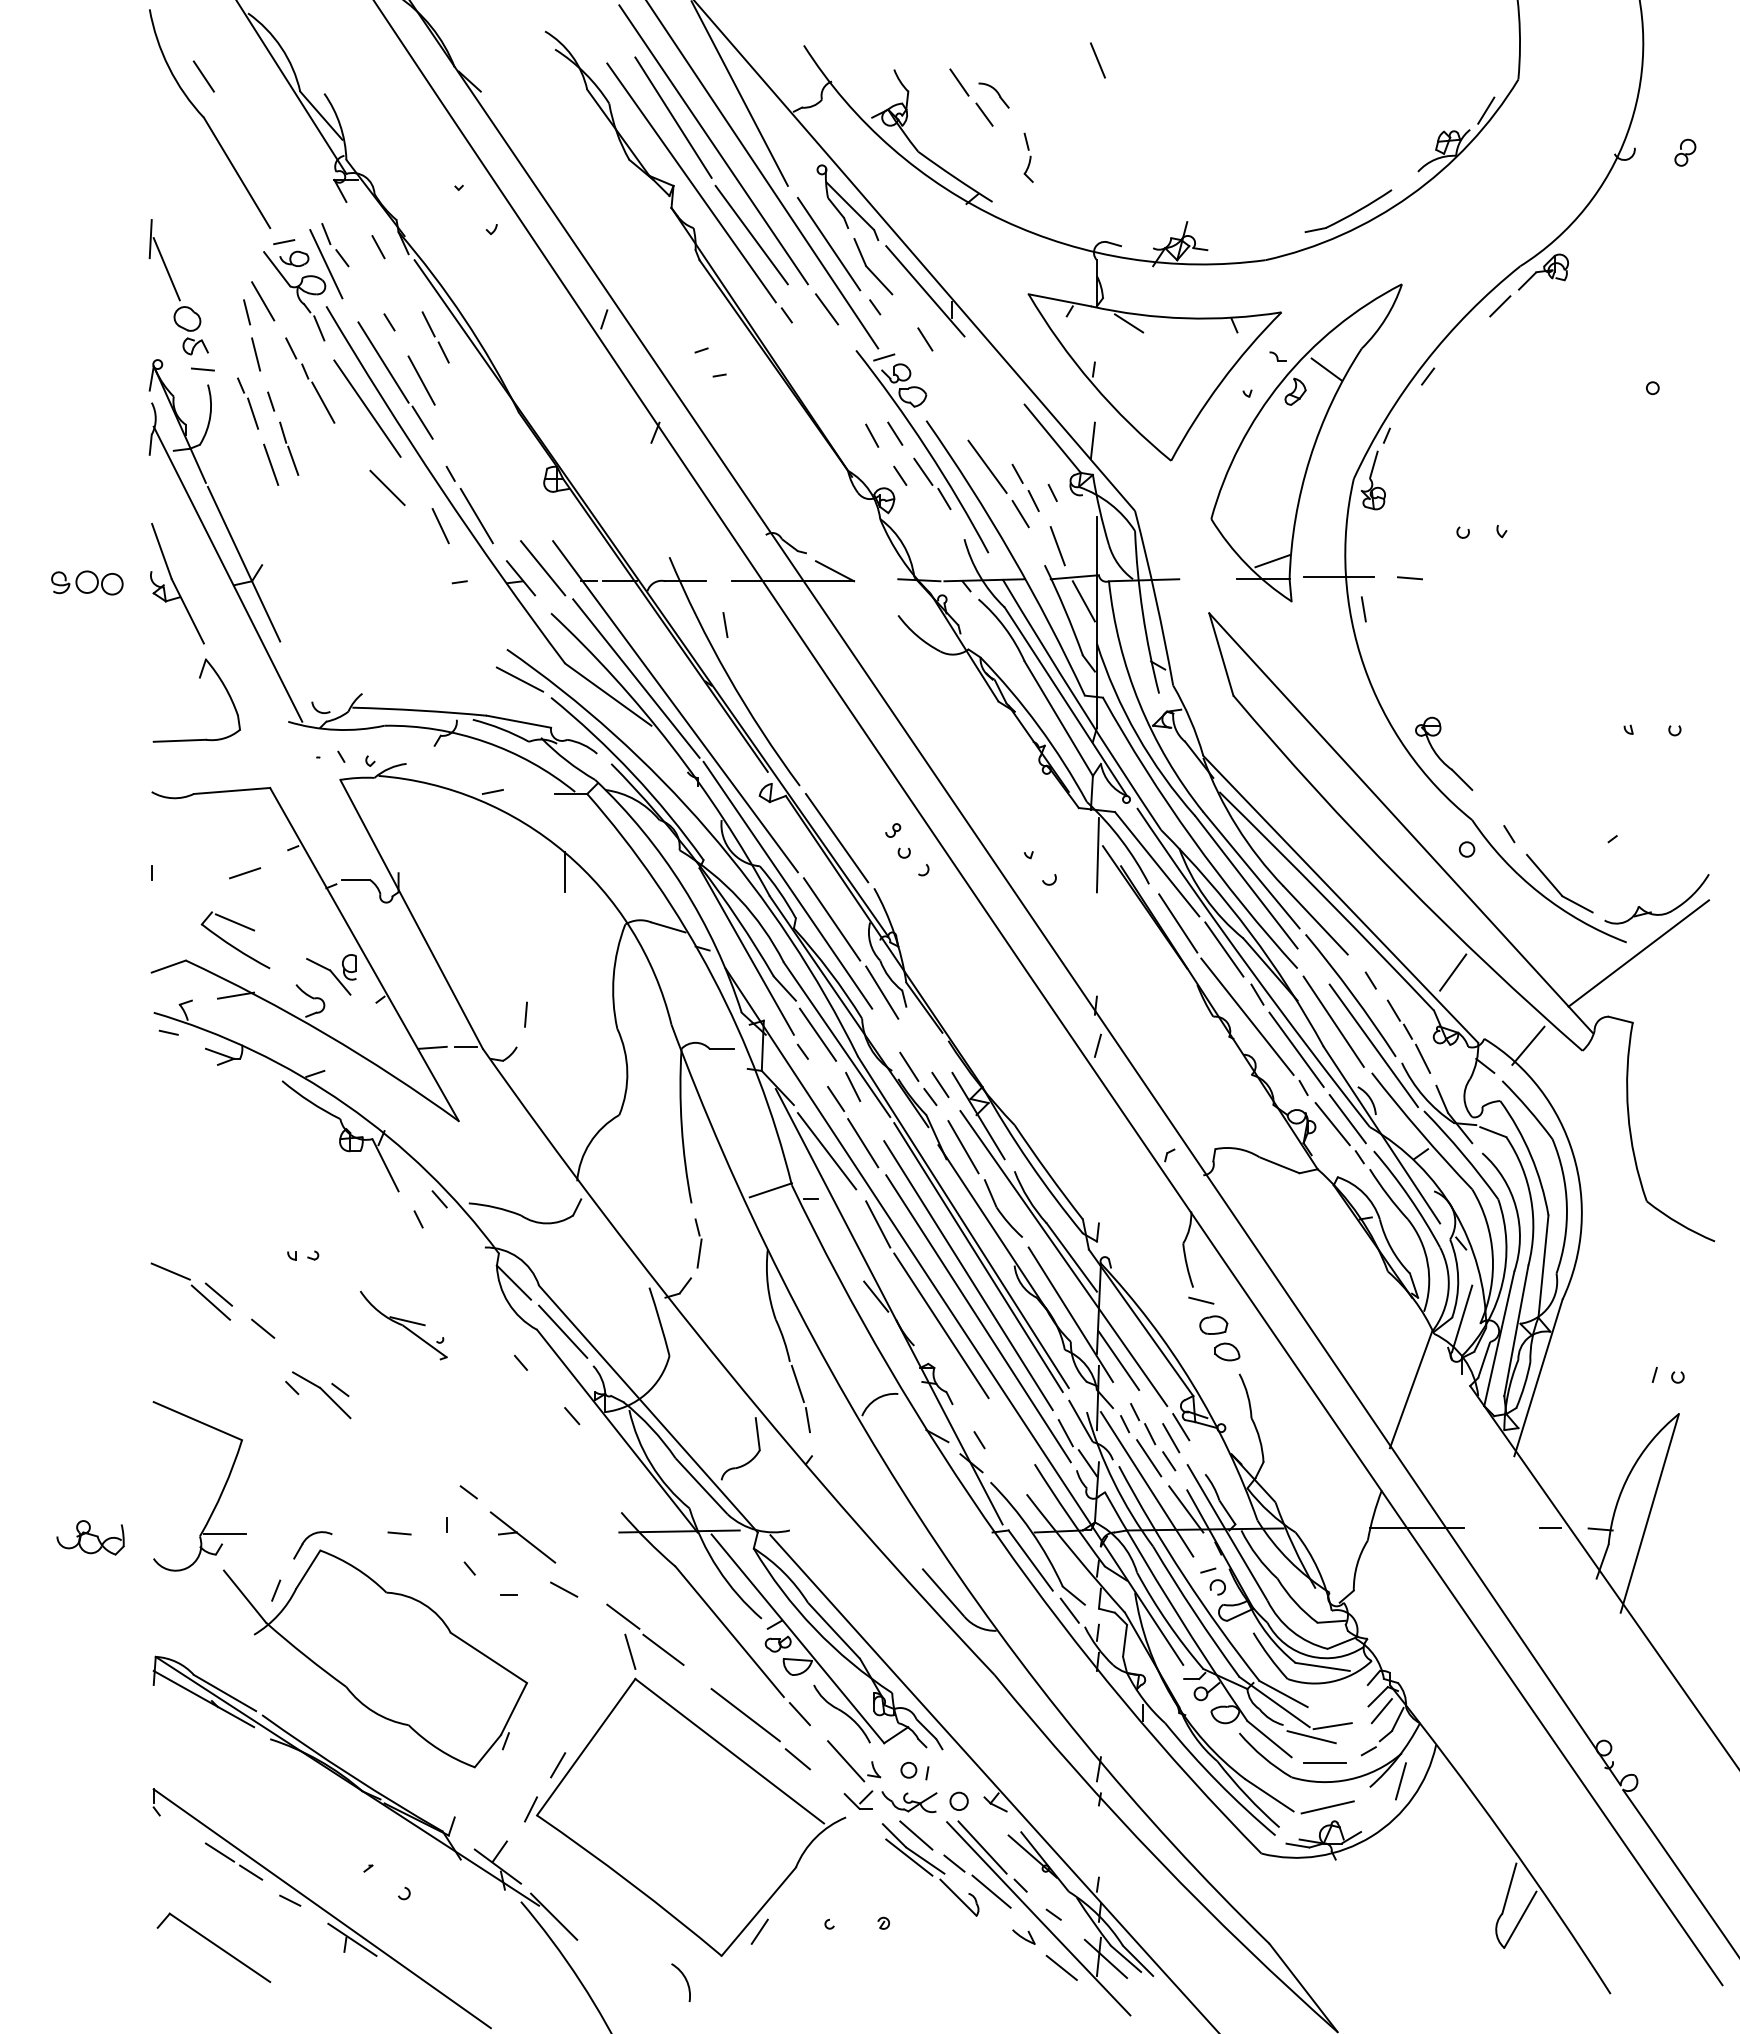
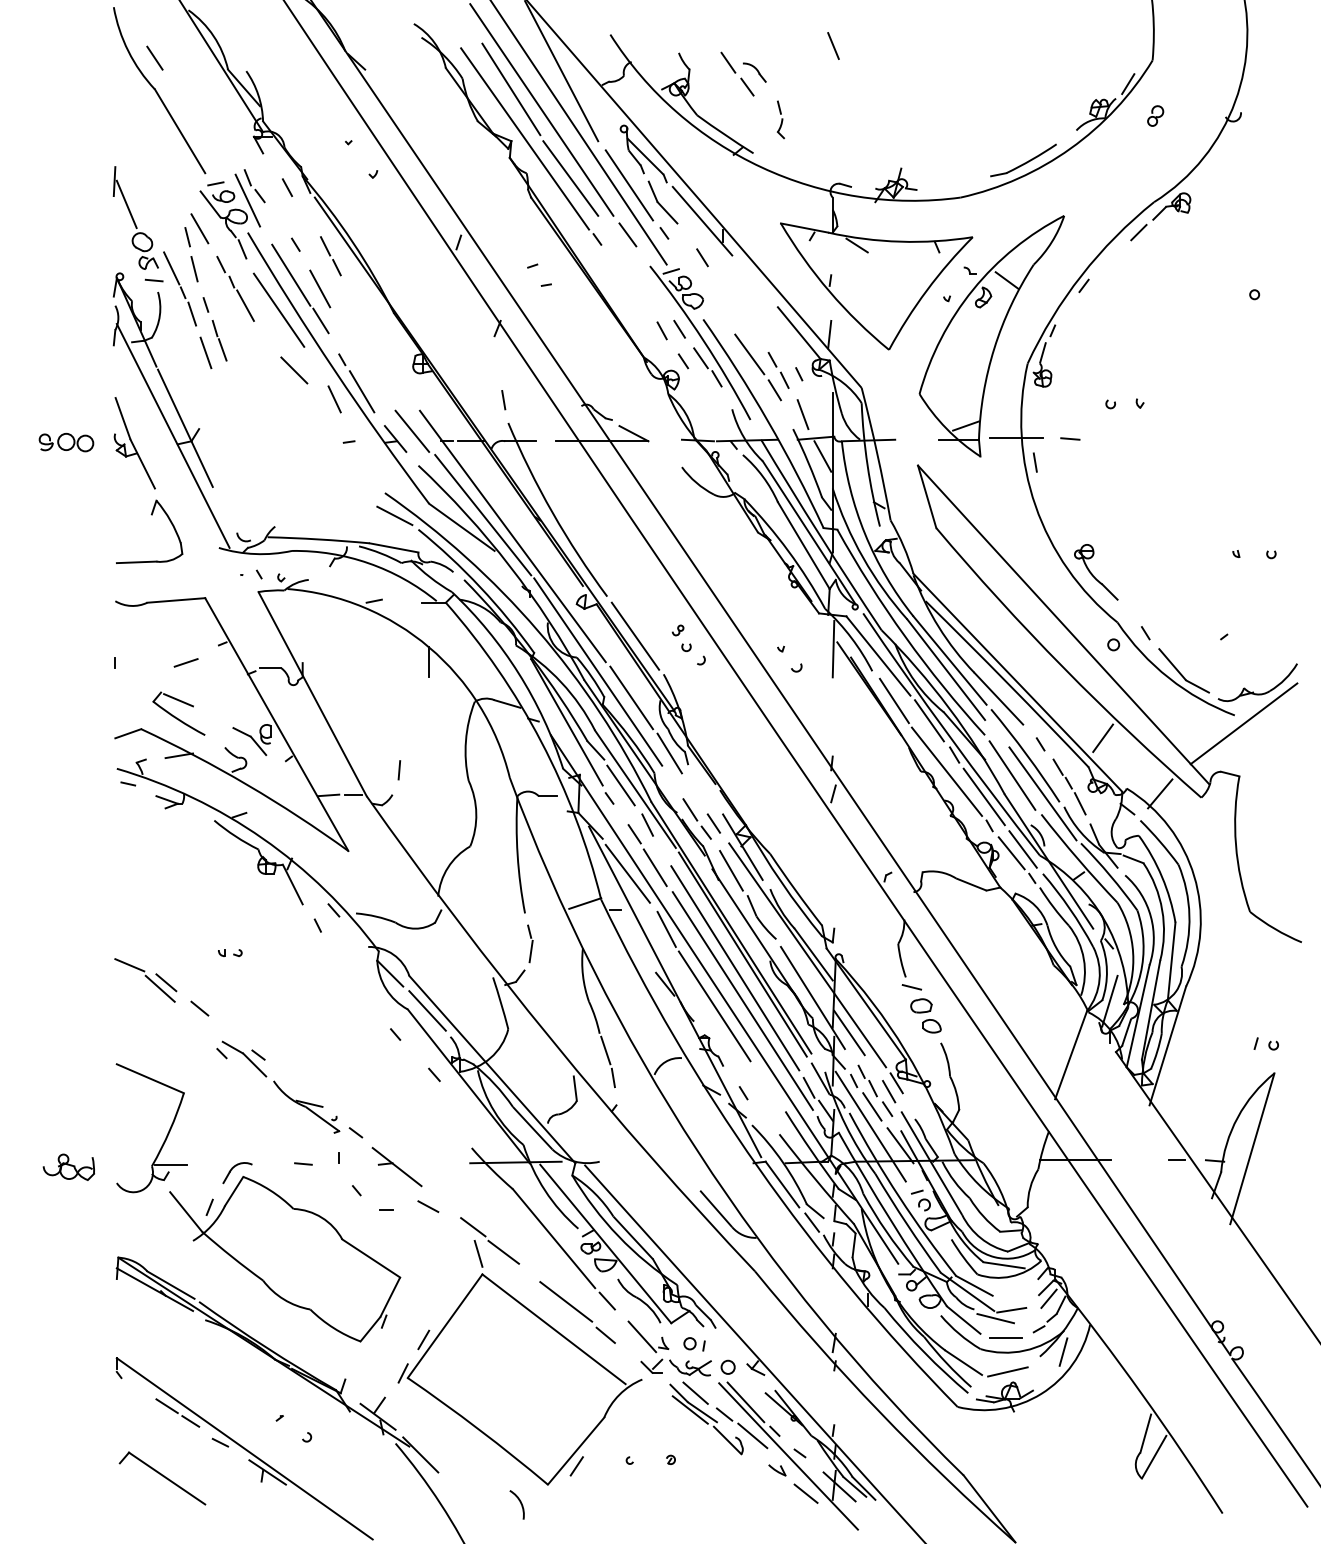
part: (1685, 152) -> (1155, 115), moved
line: (225, 353) -> (171, 268), added
line: (725, 624) -> (503, 399), moved
part: (403, 1325) -> (306, 1107), moved

